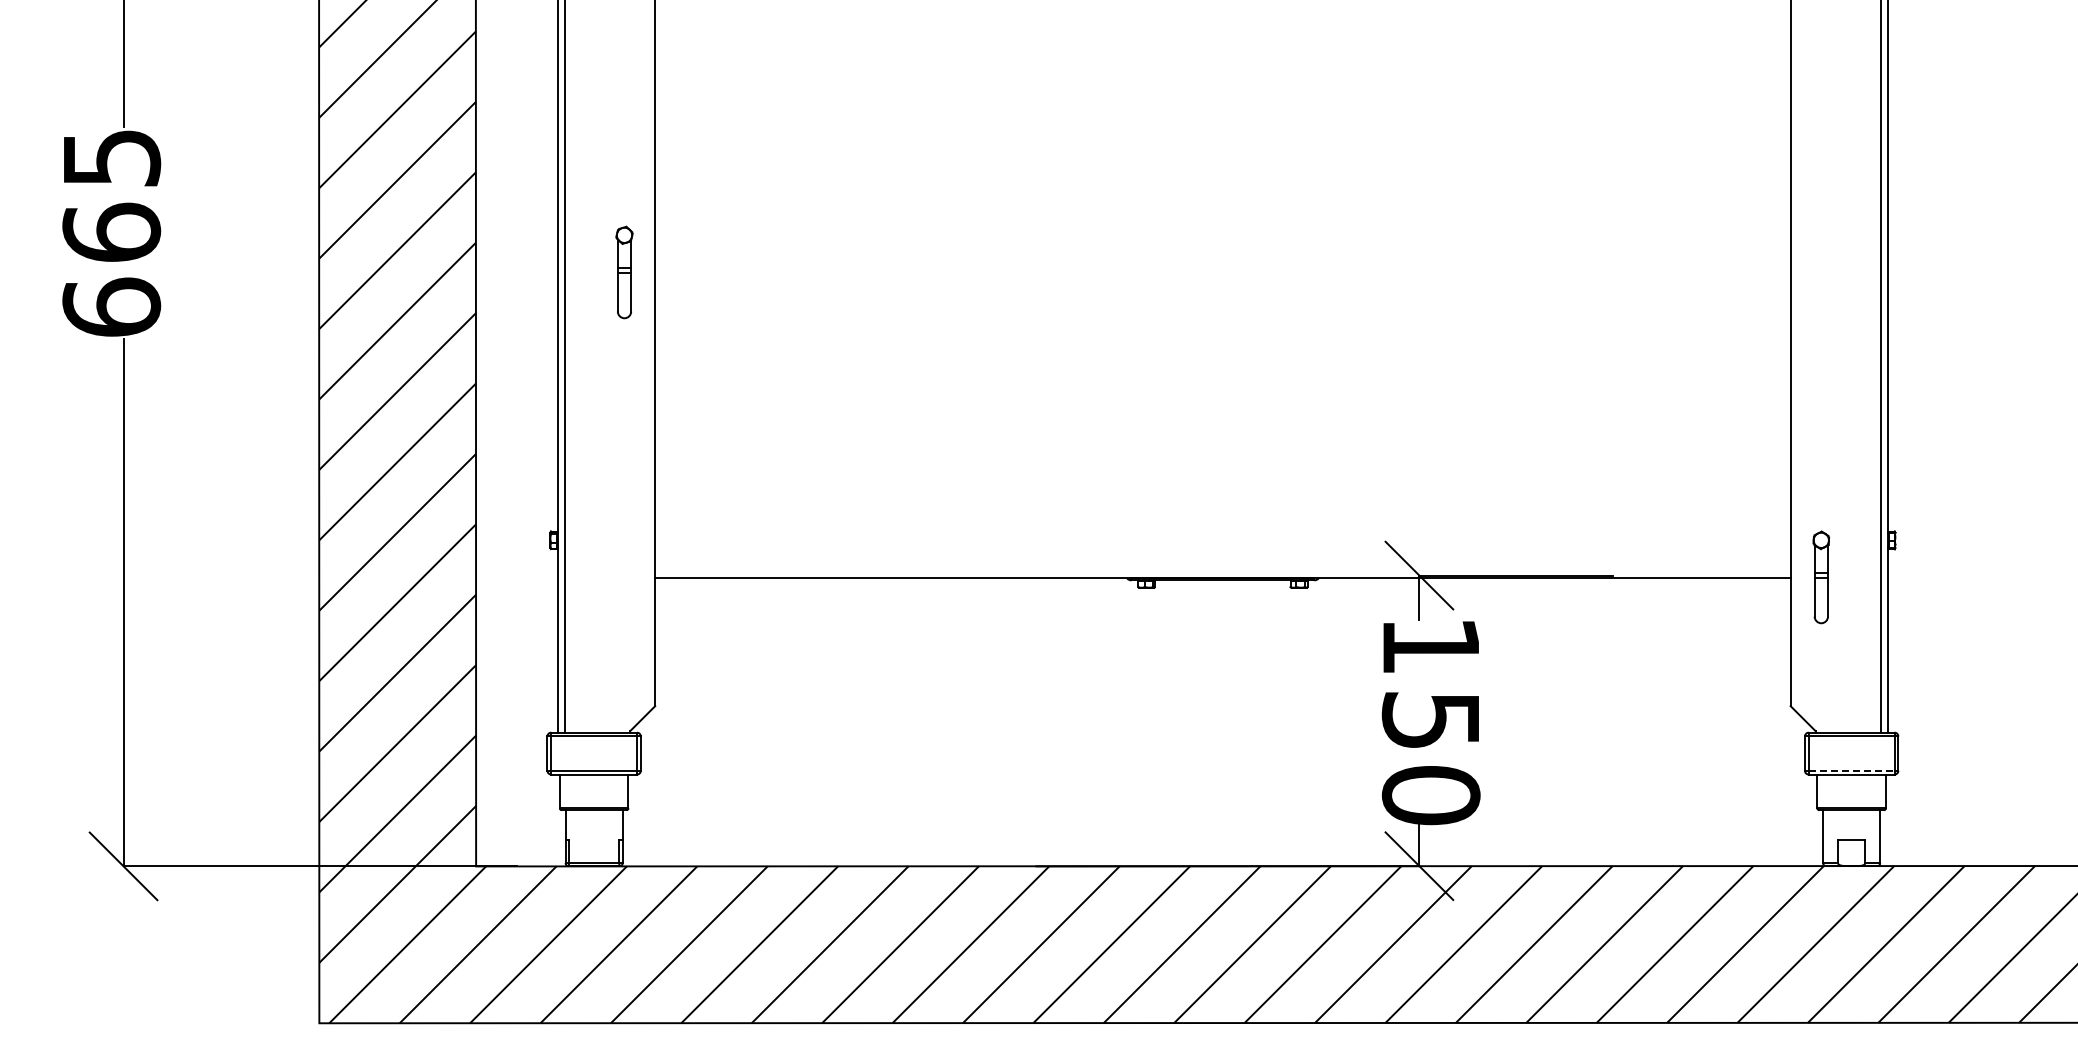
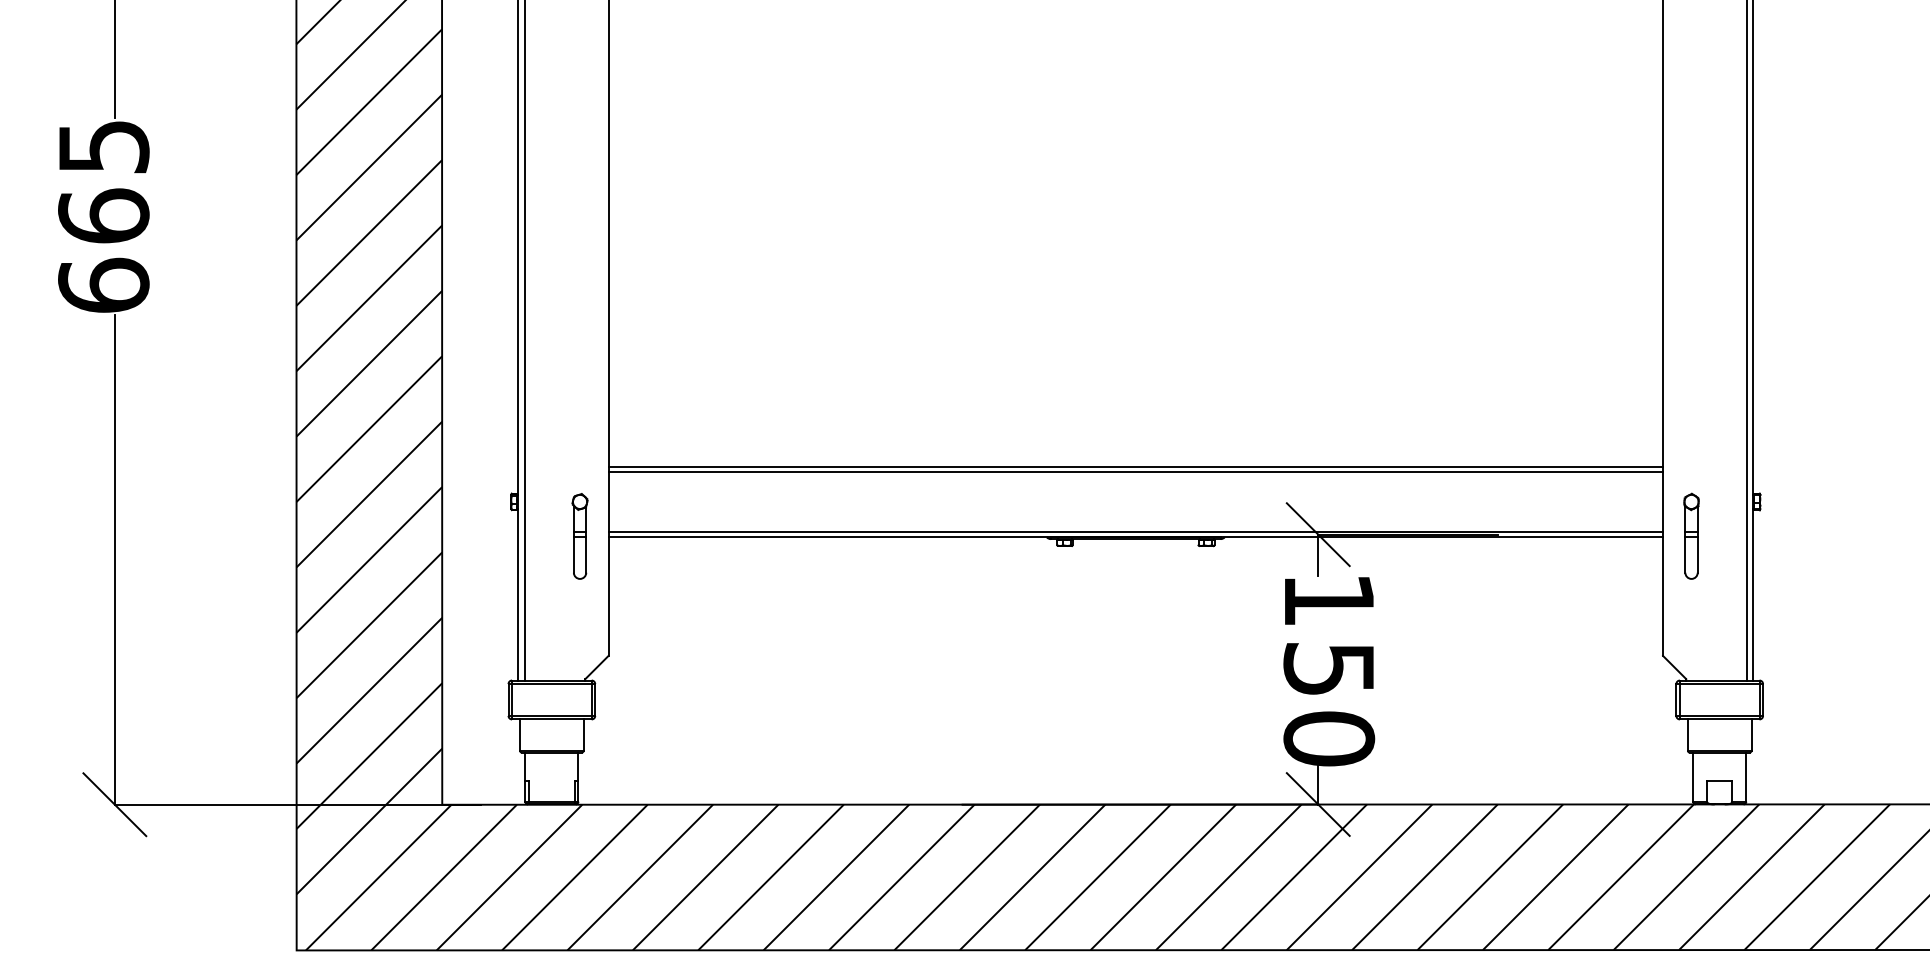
part: (624, 272) -> (580, 536), moved
line: (1222, 502) -> (1135, 466), added
line: (1222, 507) -> (1135, 471), added
line: (1222, 572) -> (1135, 531), added
line: (1851, 770) -> (1719, 715), dashed -> solid

